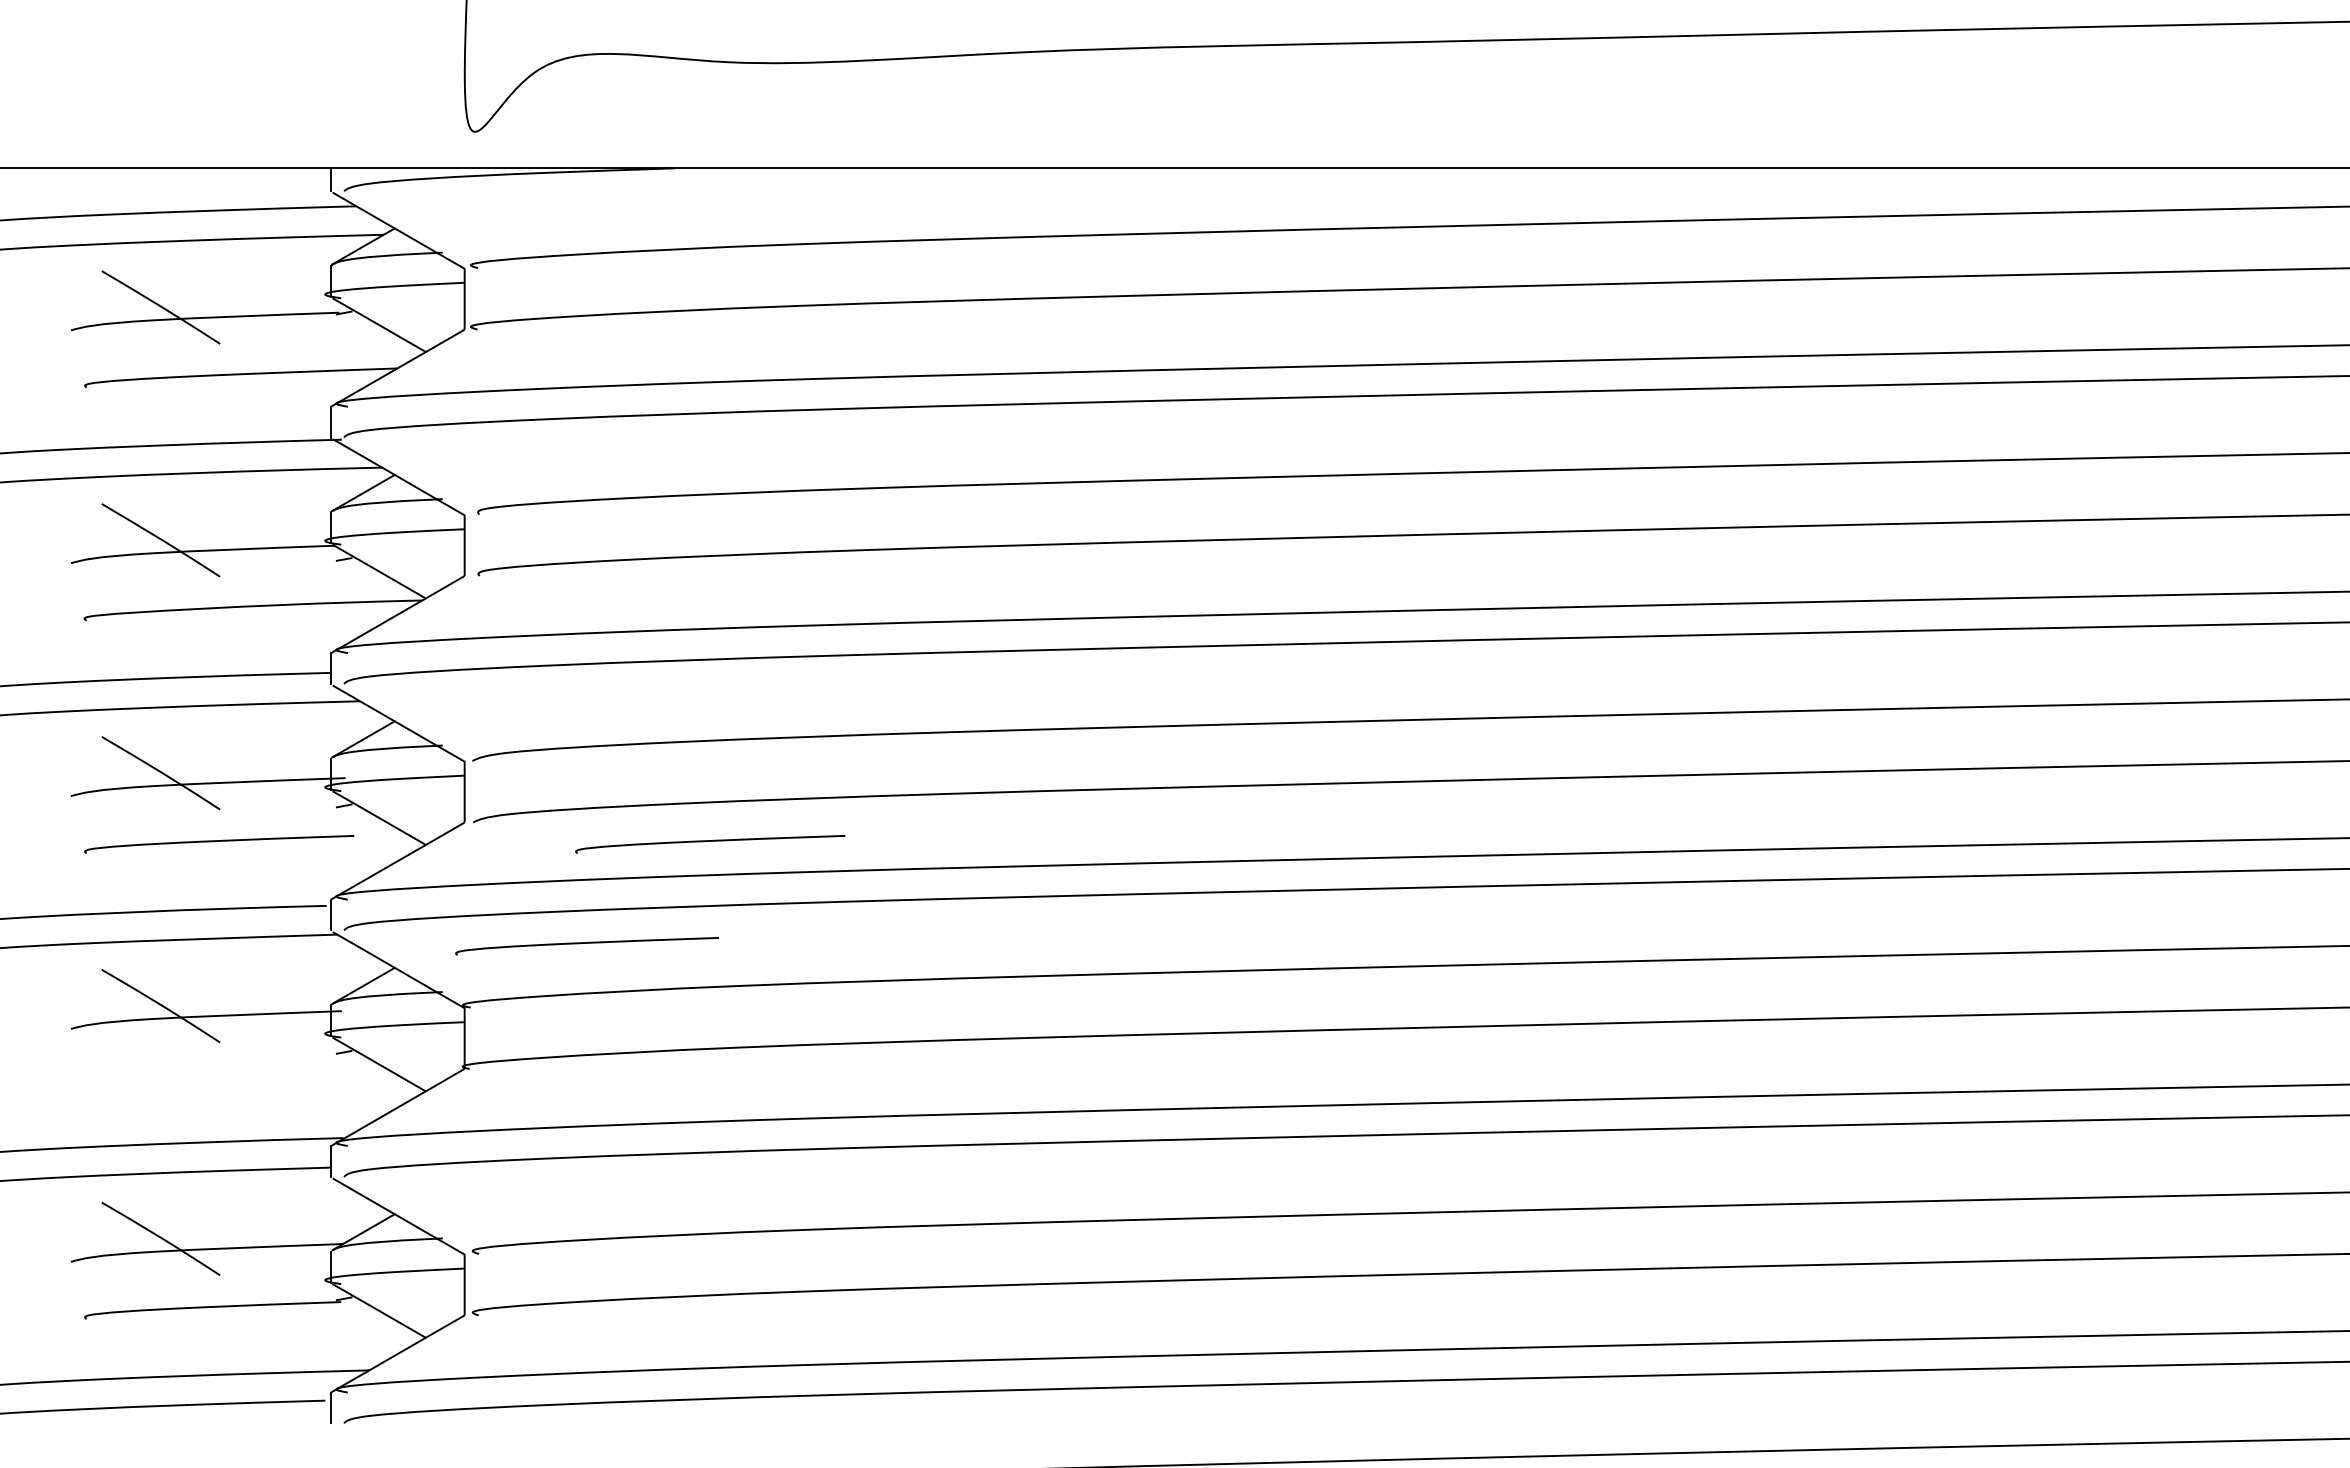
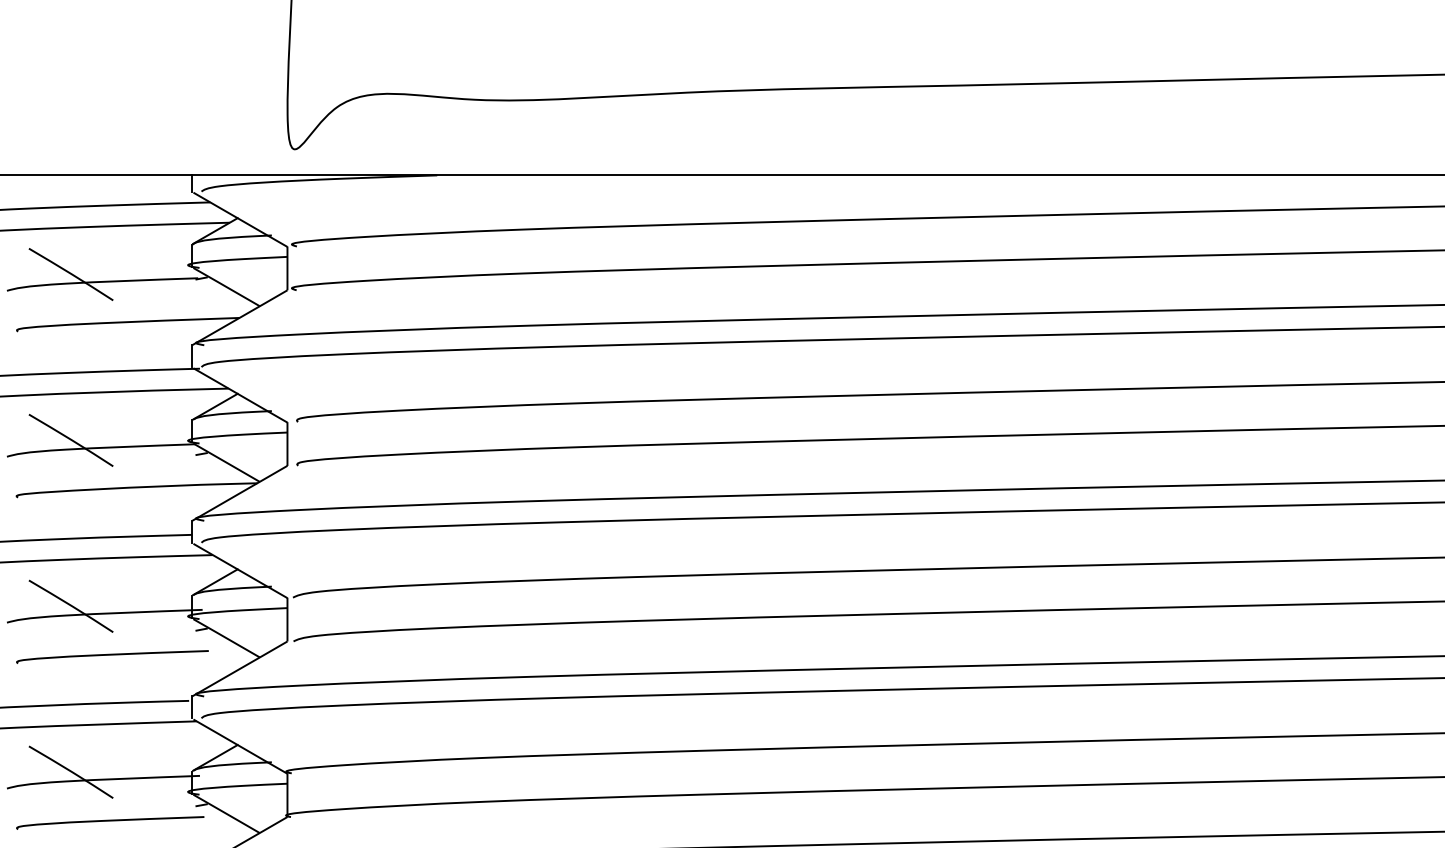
curve: (710, 841) -> (462, 655), removed
curve: (586, 943) -> (109, 821), moved

